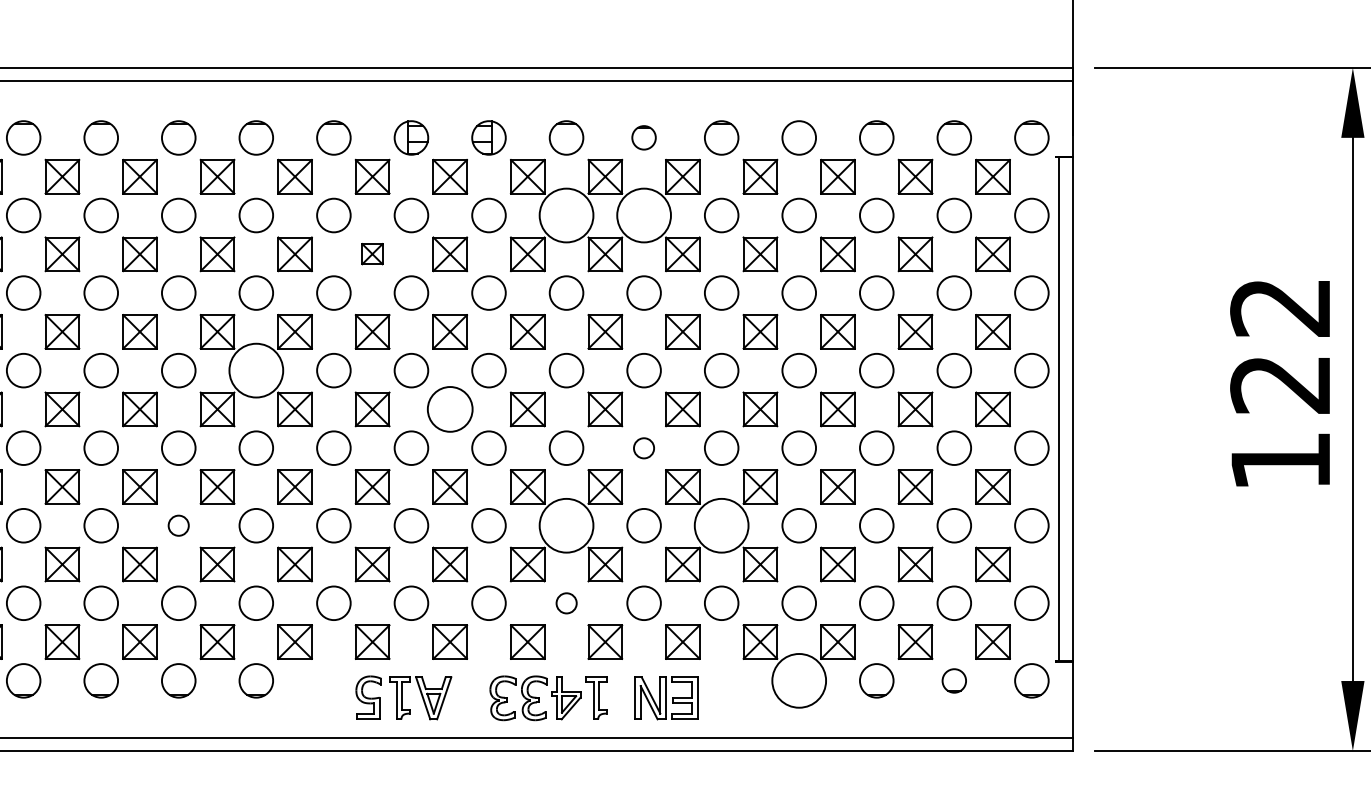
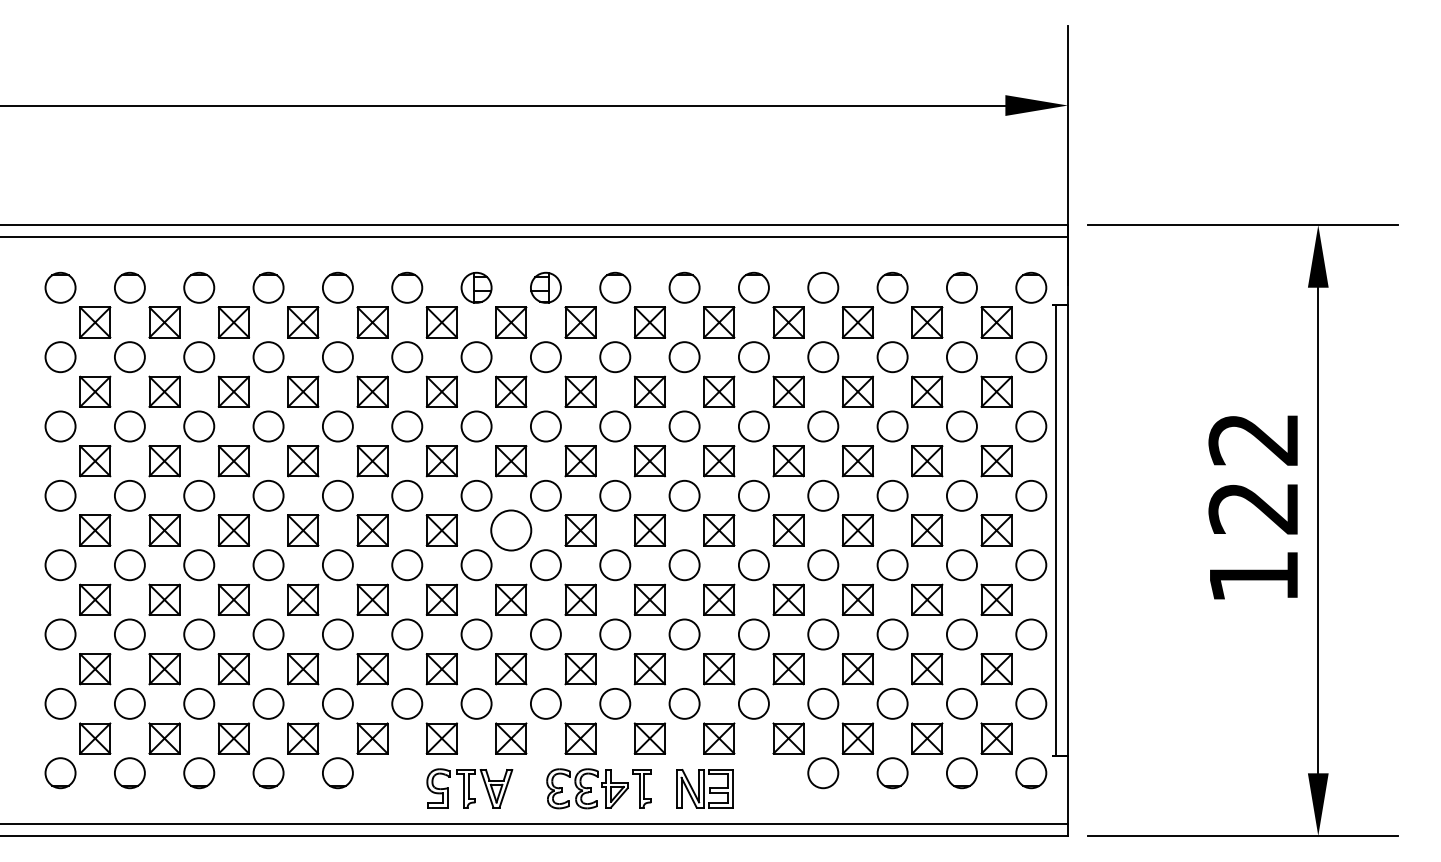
part: (643, 137) -> (684, 287), size x1.43
circle: (566, 215) -> (615, 357), size x0.62
circle: (643, 215) -> (684, 357), size x0.62
part: (372, 253) -> (441, 391), size x1.67
circle: (255, 370) -> (337, 495), size x0.62
circle: (643, 448) -> (684, 565), size x1.67
circle: (178, 525) -> (268, 634), size x1.67
circle: (566, 525) -> (615, 634), size x0.62
circle: (721, 525) -> (753, 634), size x0.62
circle: (566, 602) -> (615, 703), size x1.67
circle: (799, 681) -> (823, 773), size x0.62
part: (953, 681) -> (961, 773), size x1.43

